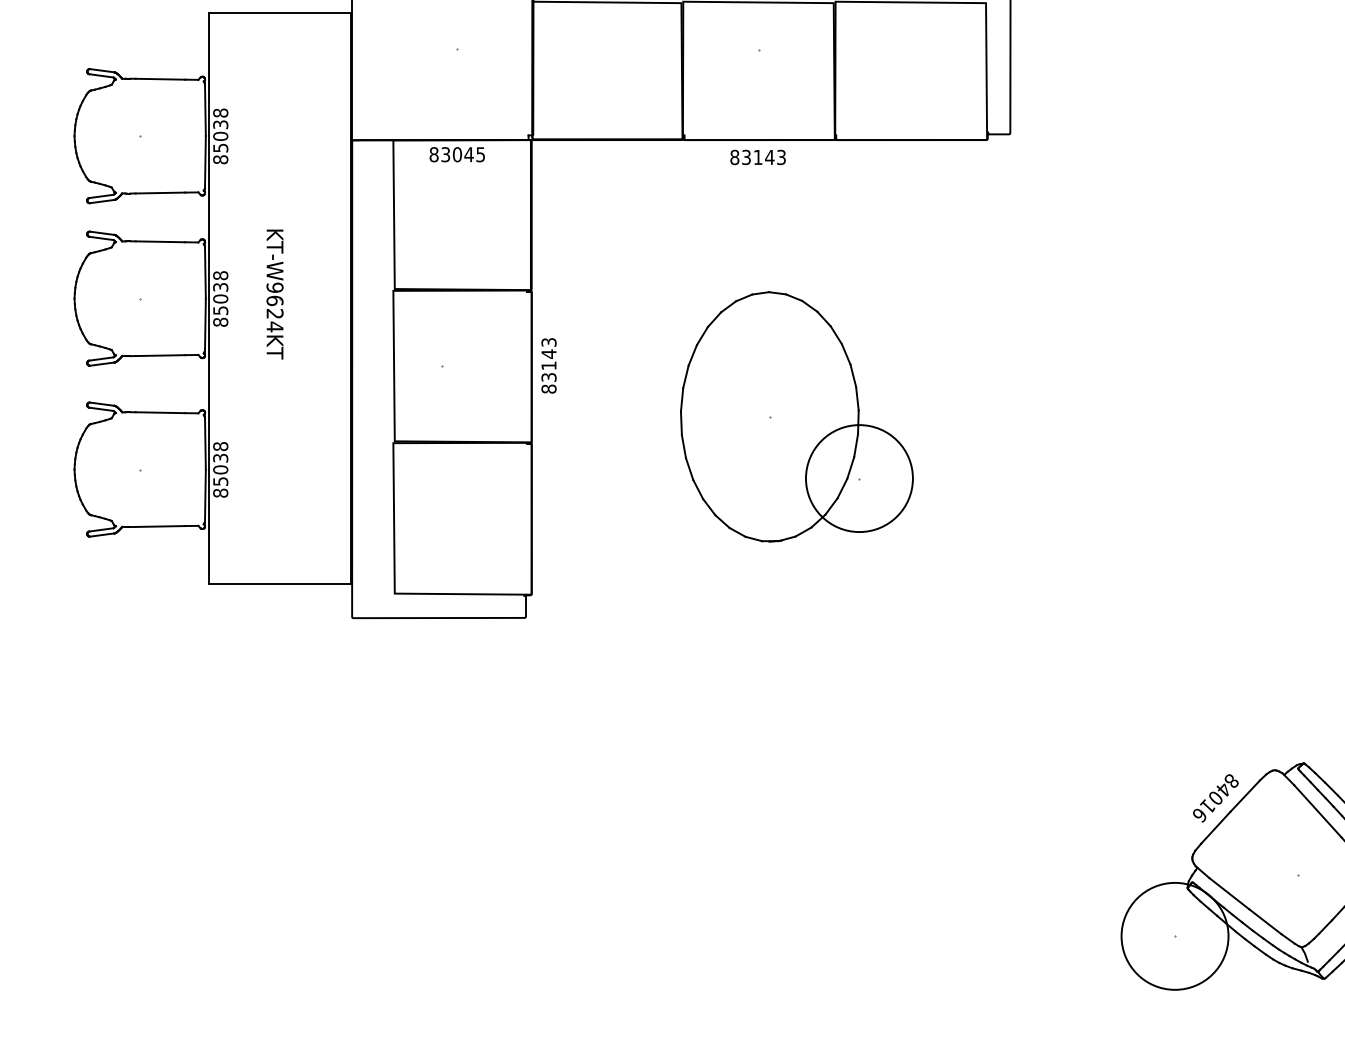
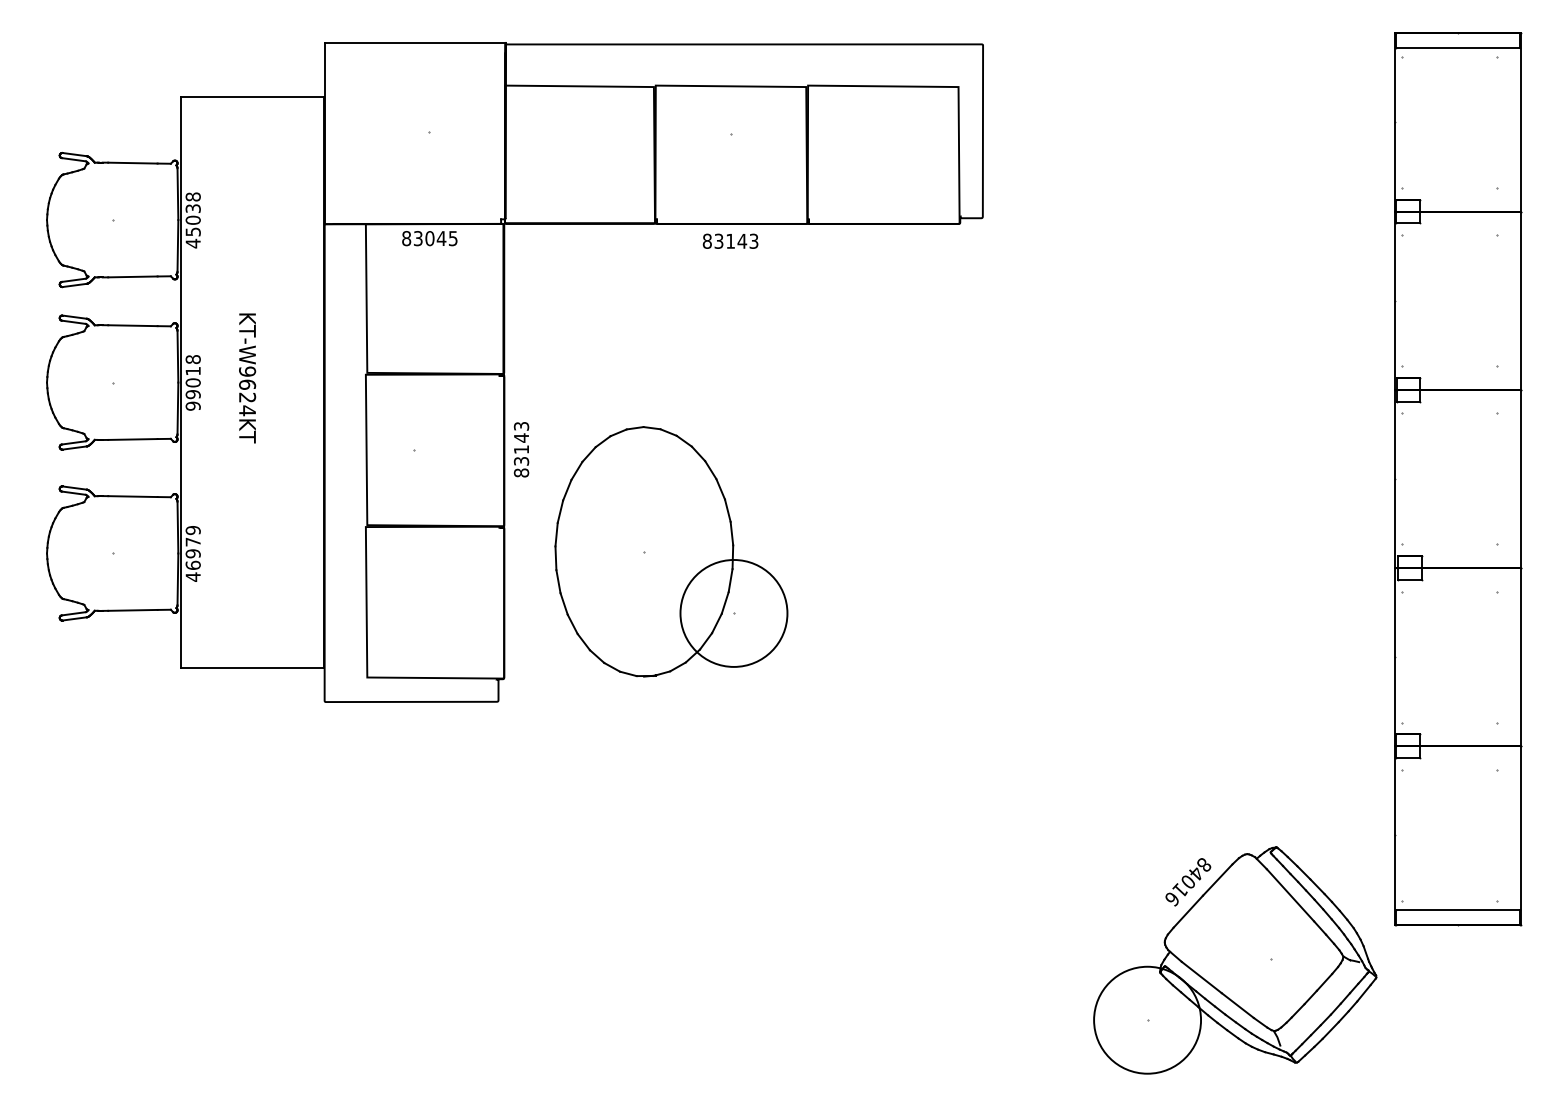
text: (219, 159) -> (192, 243), 85038 -> 45038
text: (219, 304) -> (192, 388), 85038 -> 99018
part: (796, 416) -> (671, 551), moved
text: (219, 469) -> (192, 553), 85038 -> 46979

